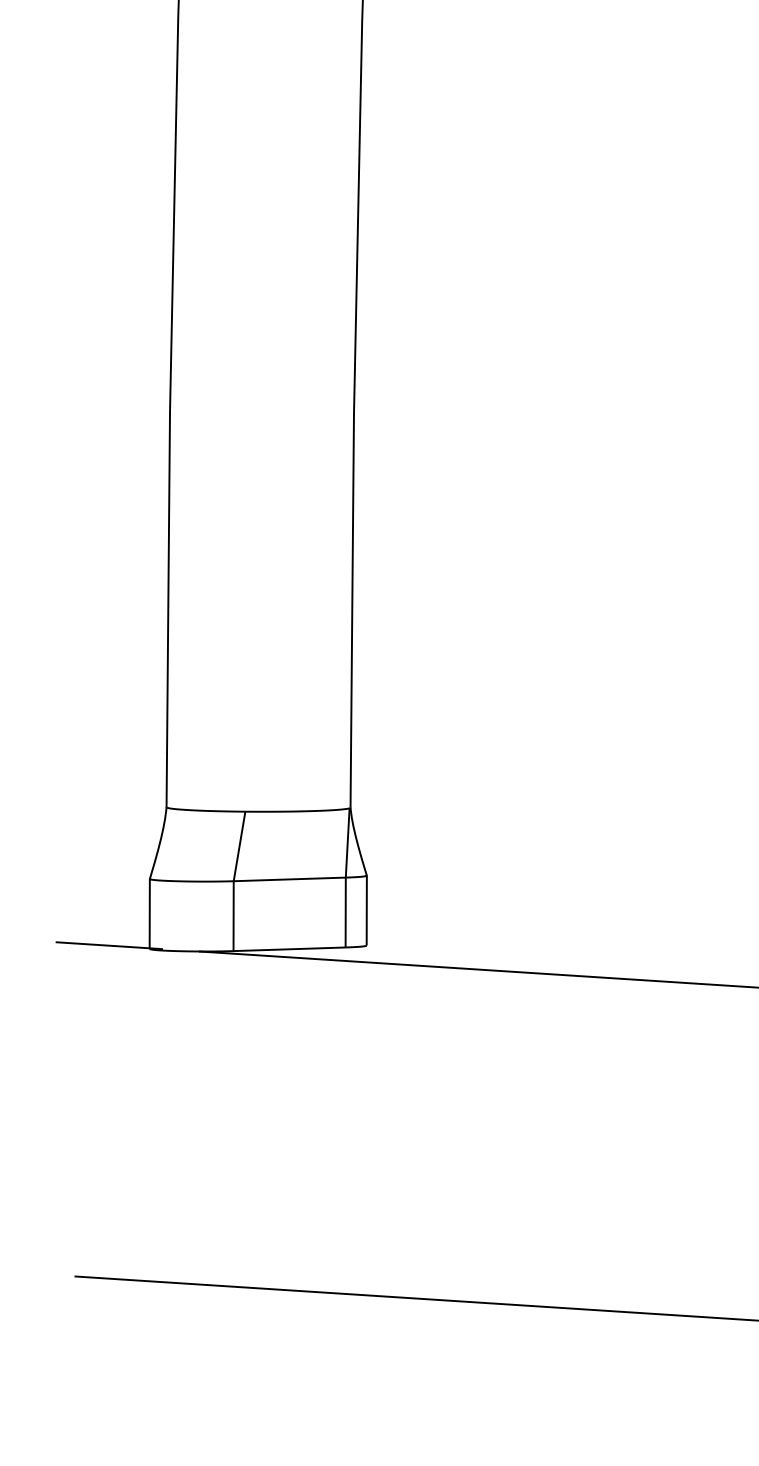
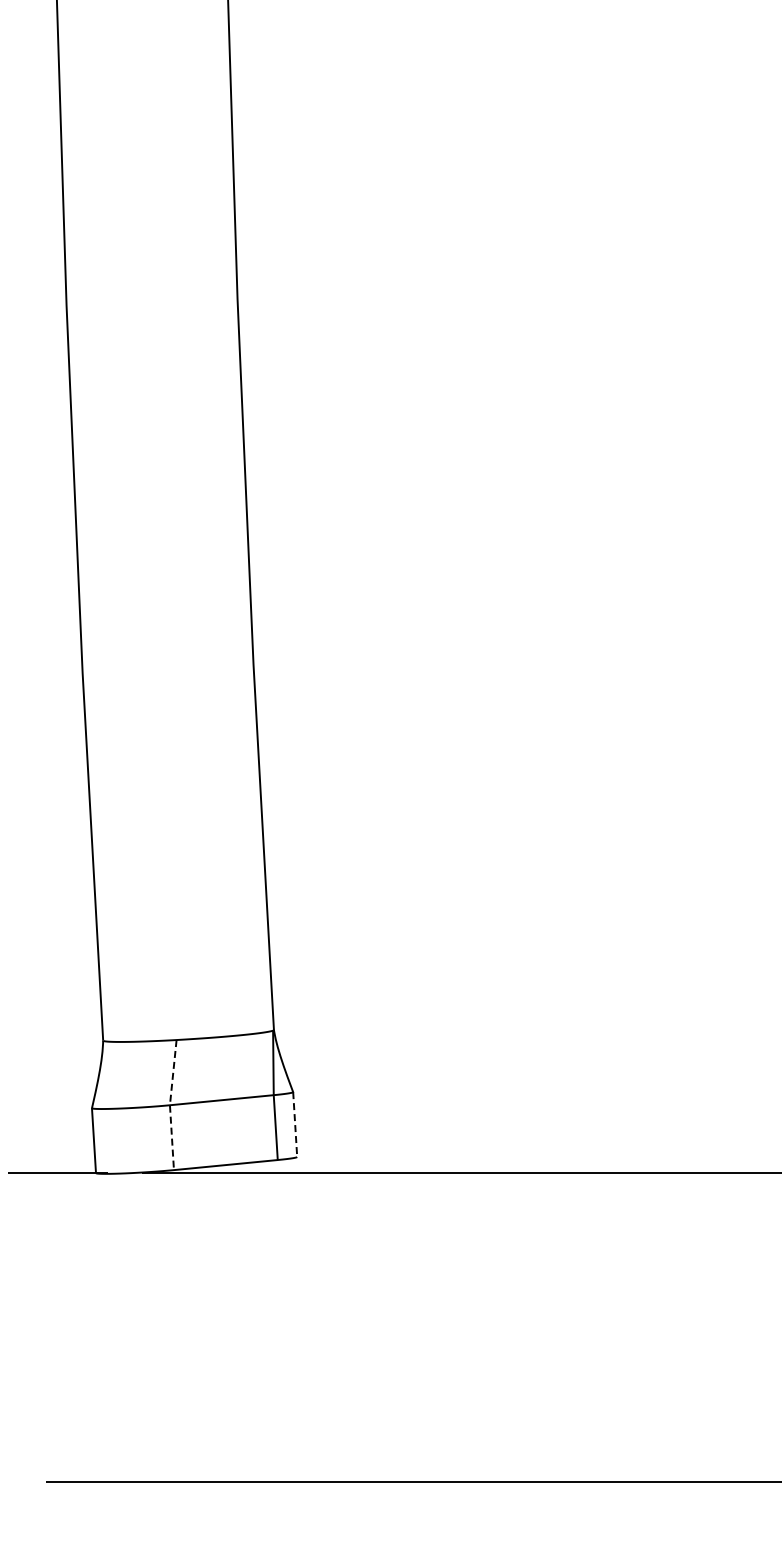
line: (233, 881) -> (169, 1105), solid -> dashed
line: (367, 911) -> (295, 1125), solid -> dashed

